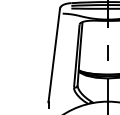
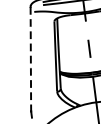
line: (54, 55) -> (31, 59), solid -> dashed

